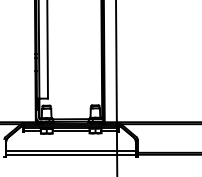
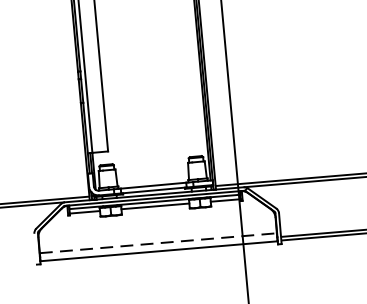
line: (71, 150) -> (159, 242), solid -> dashed

